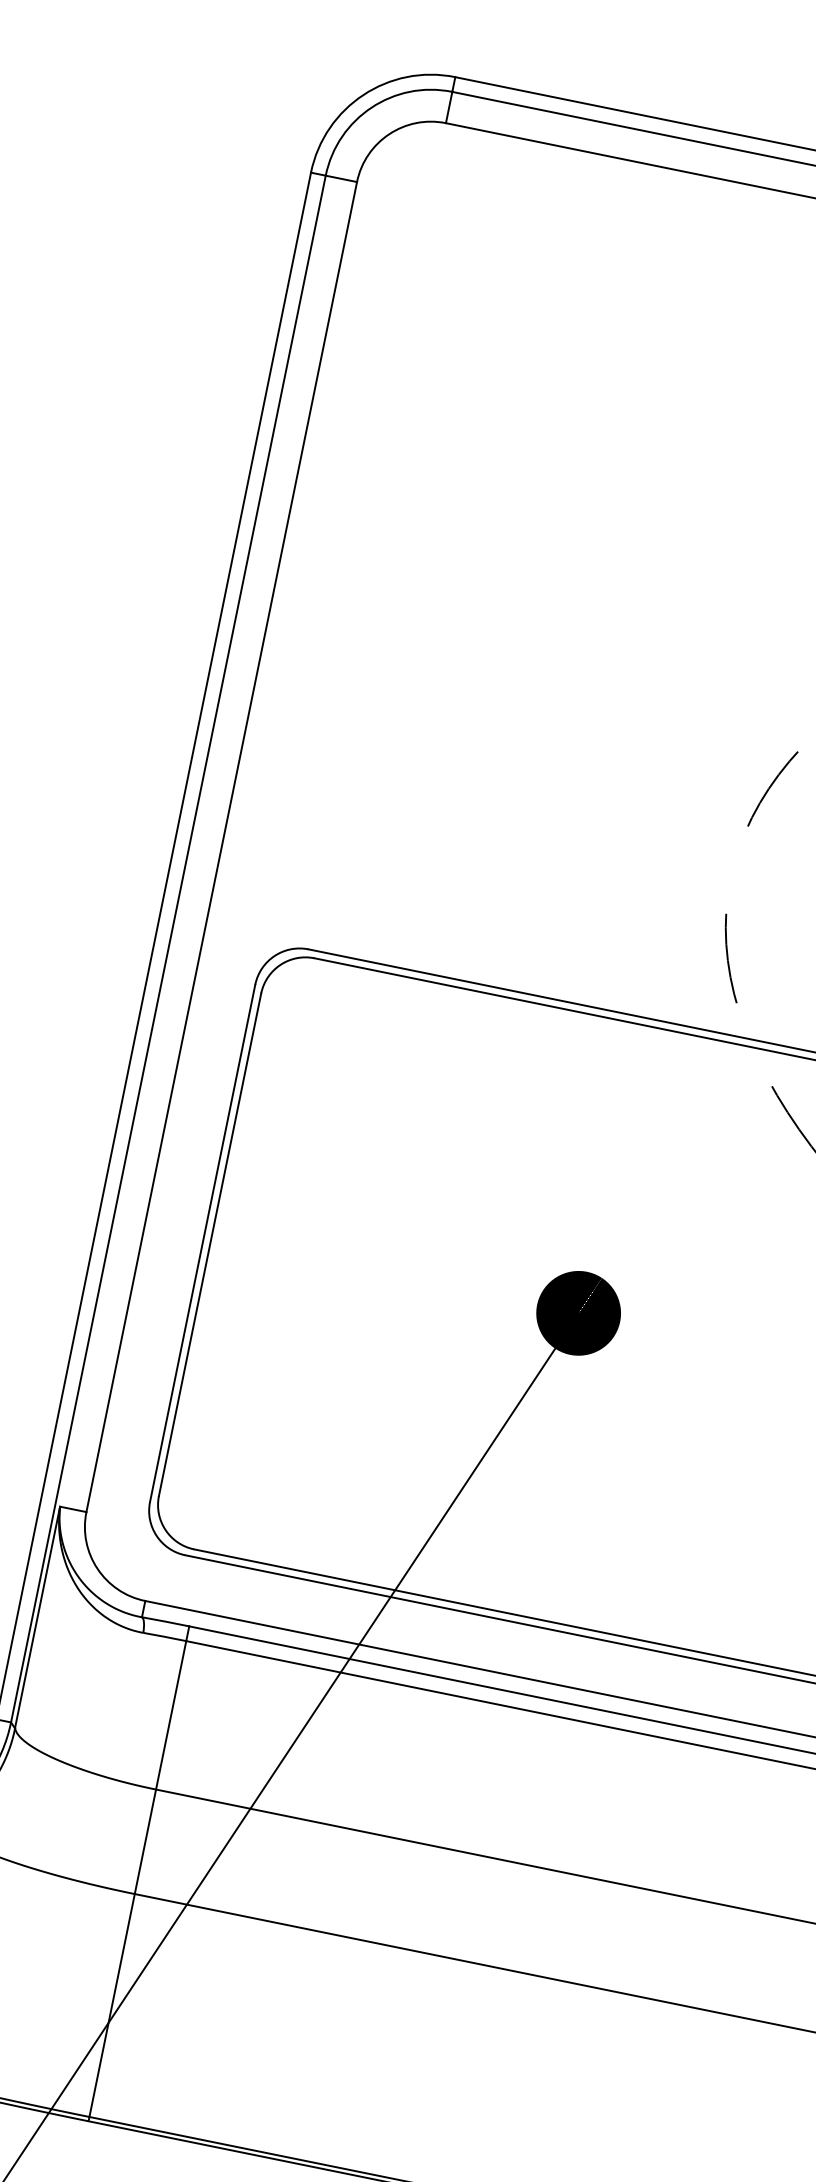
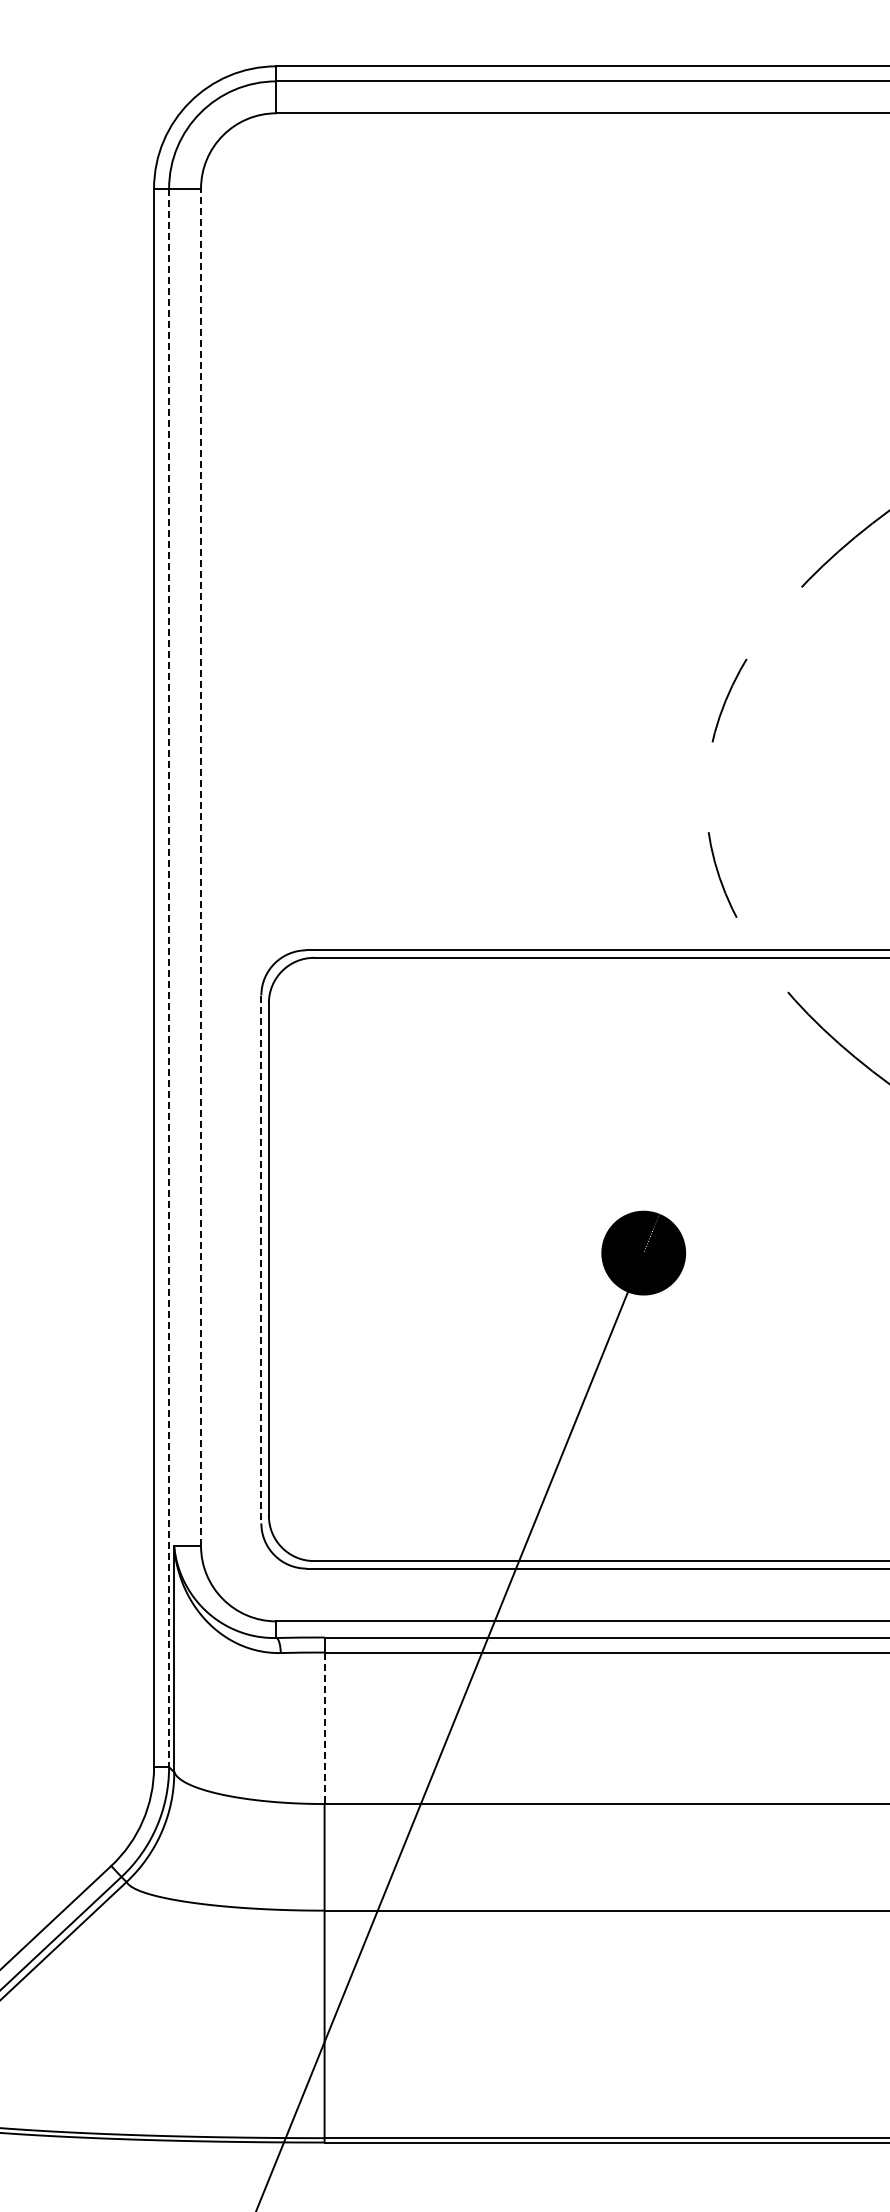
line: (222, 847) -> (201, 867), solid -> dashed
line: (168, 949) -> (169, 978), solid -> dashed
line: (202, 1243) -> (261, 1259), solid -> dashed
line: (171, 1715) -> (324, 1728), solid -> dashed

